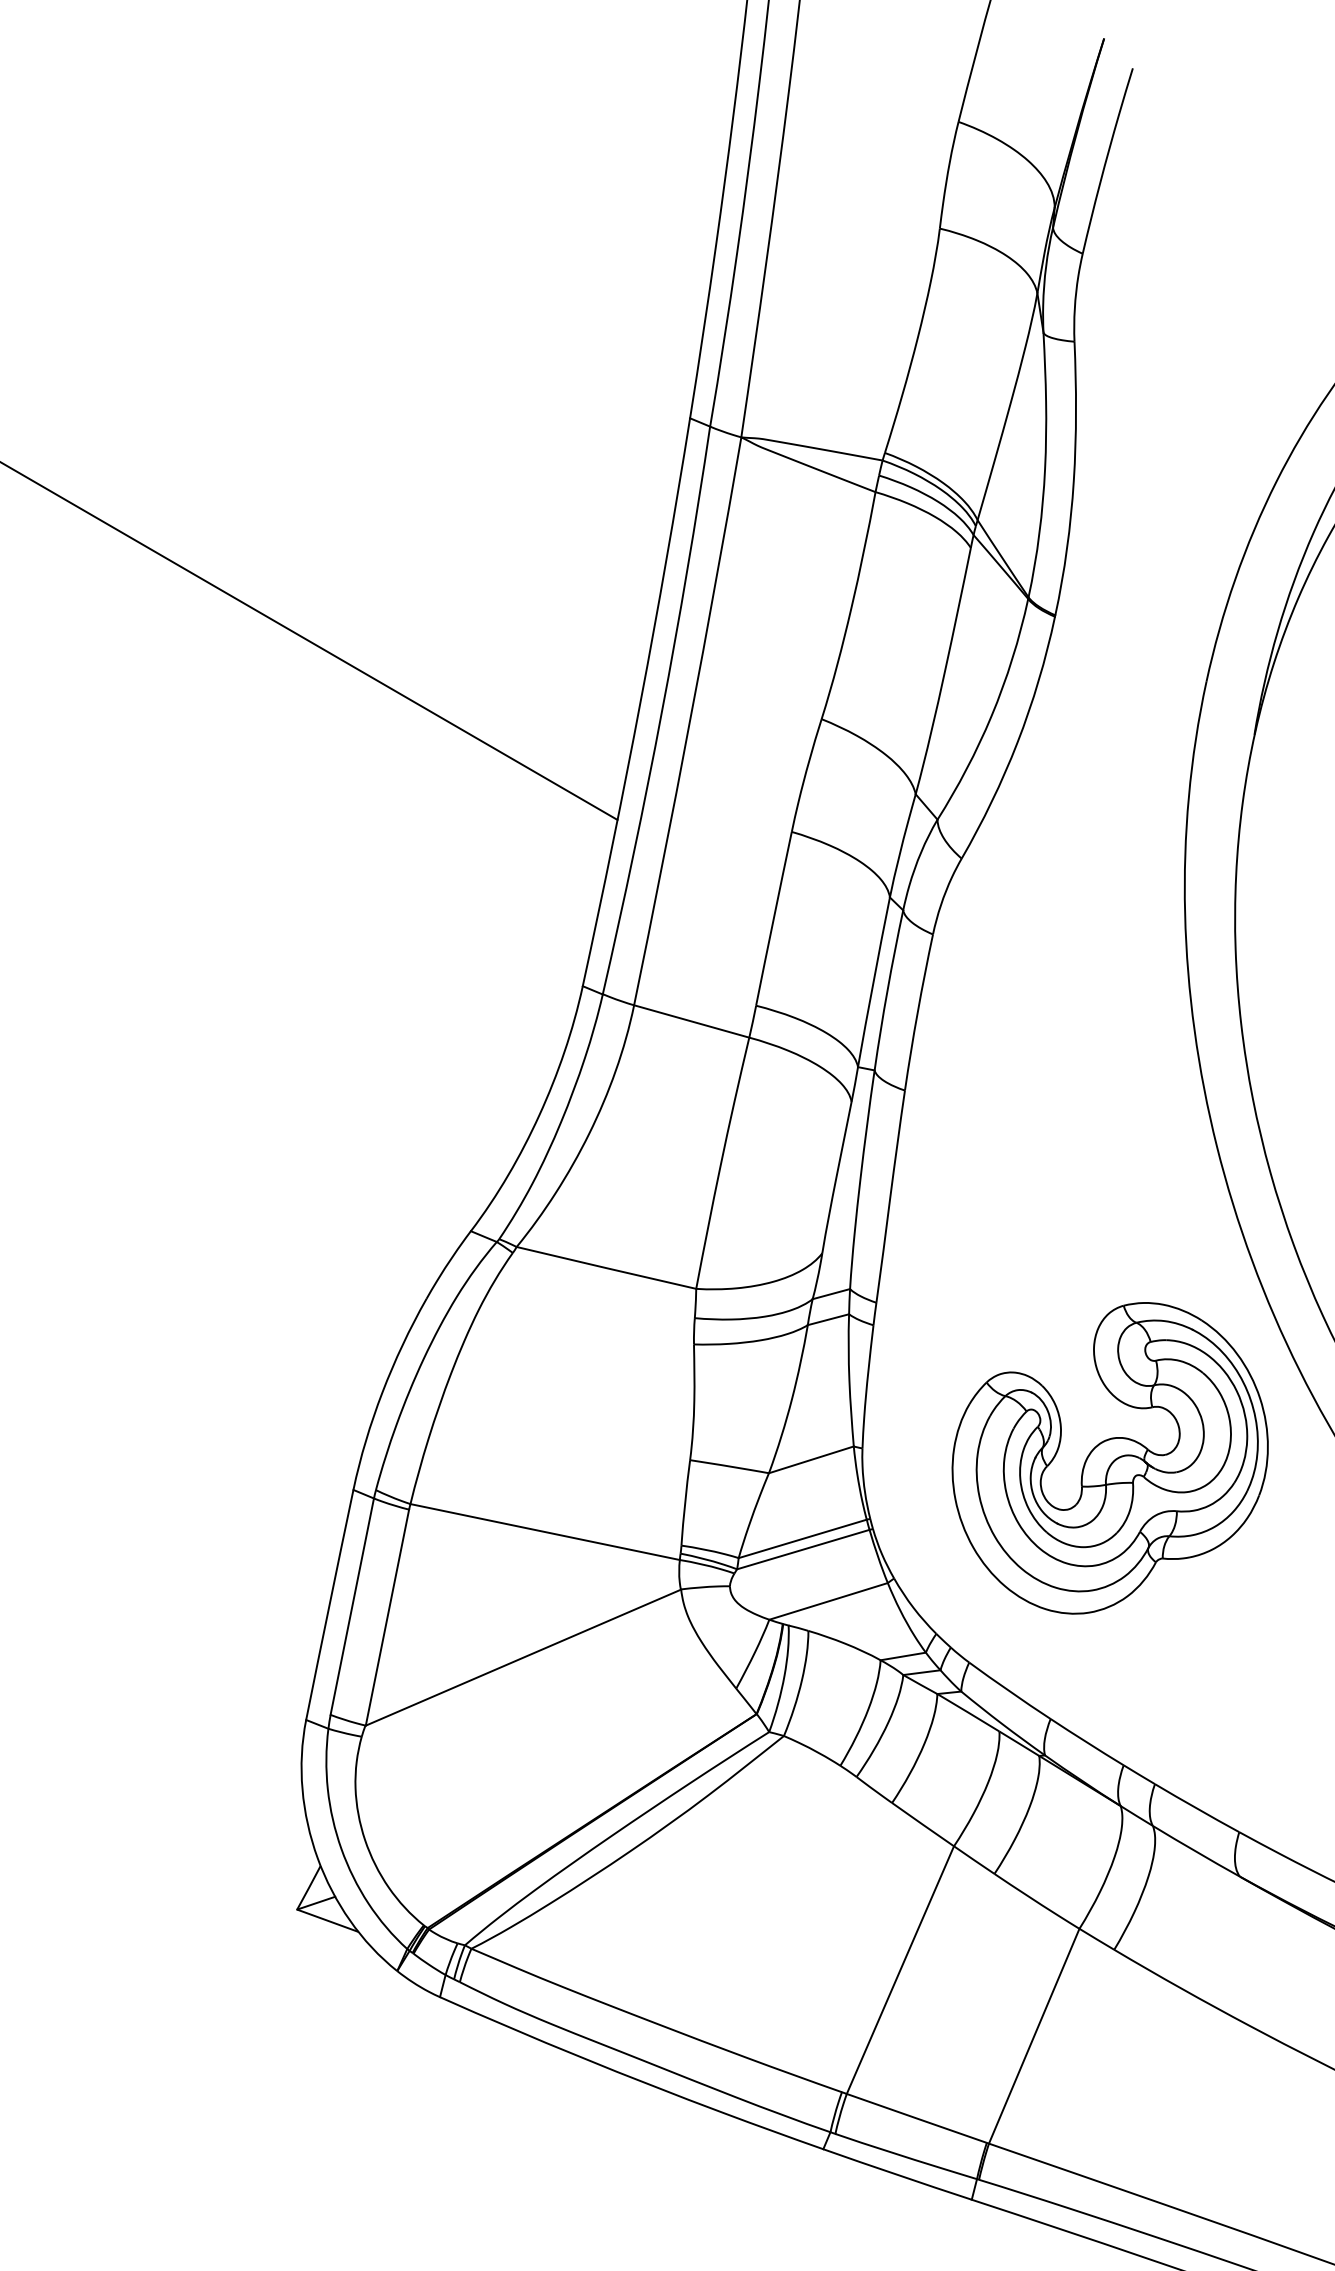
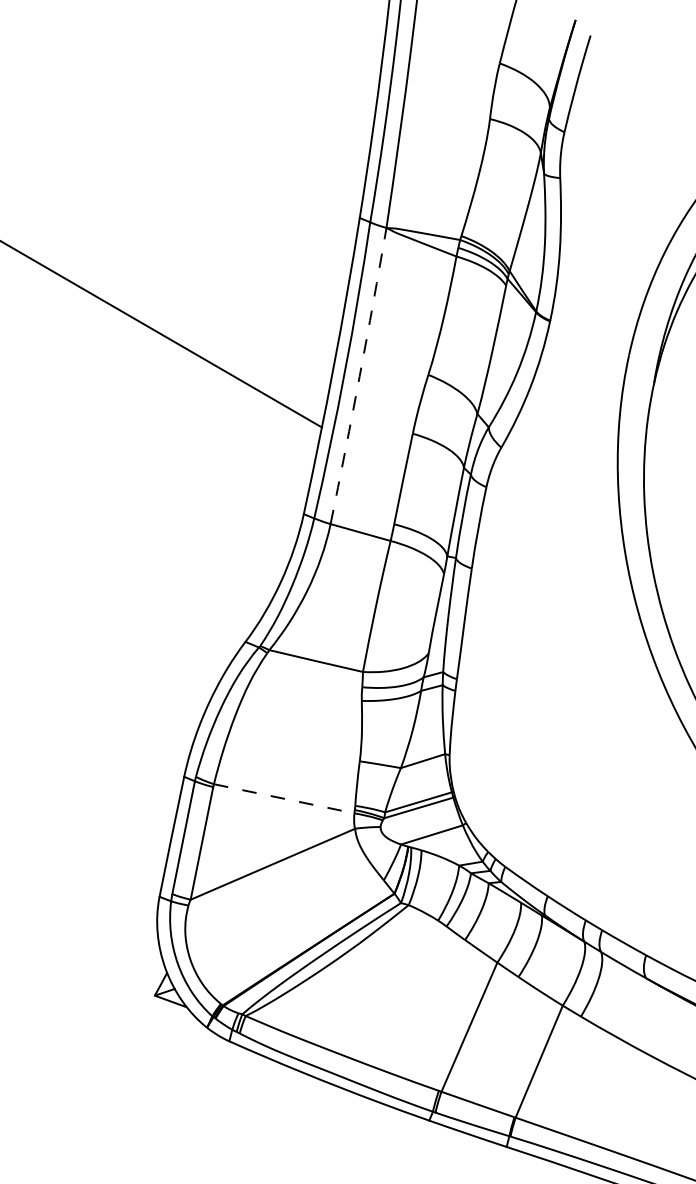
arc: (689, 722) -> (359, 376), solid -> dashed
part: (1109, 1458) -> (578, 760), removed
line: (545, 1531) -> (284, 798), solid -> dashed

